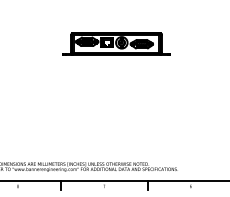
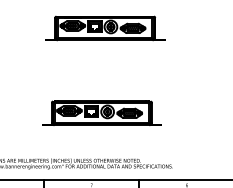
part: (113, 120) -> (101, 112), added

